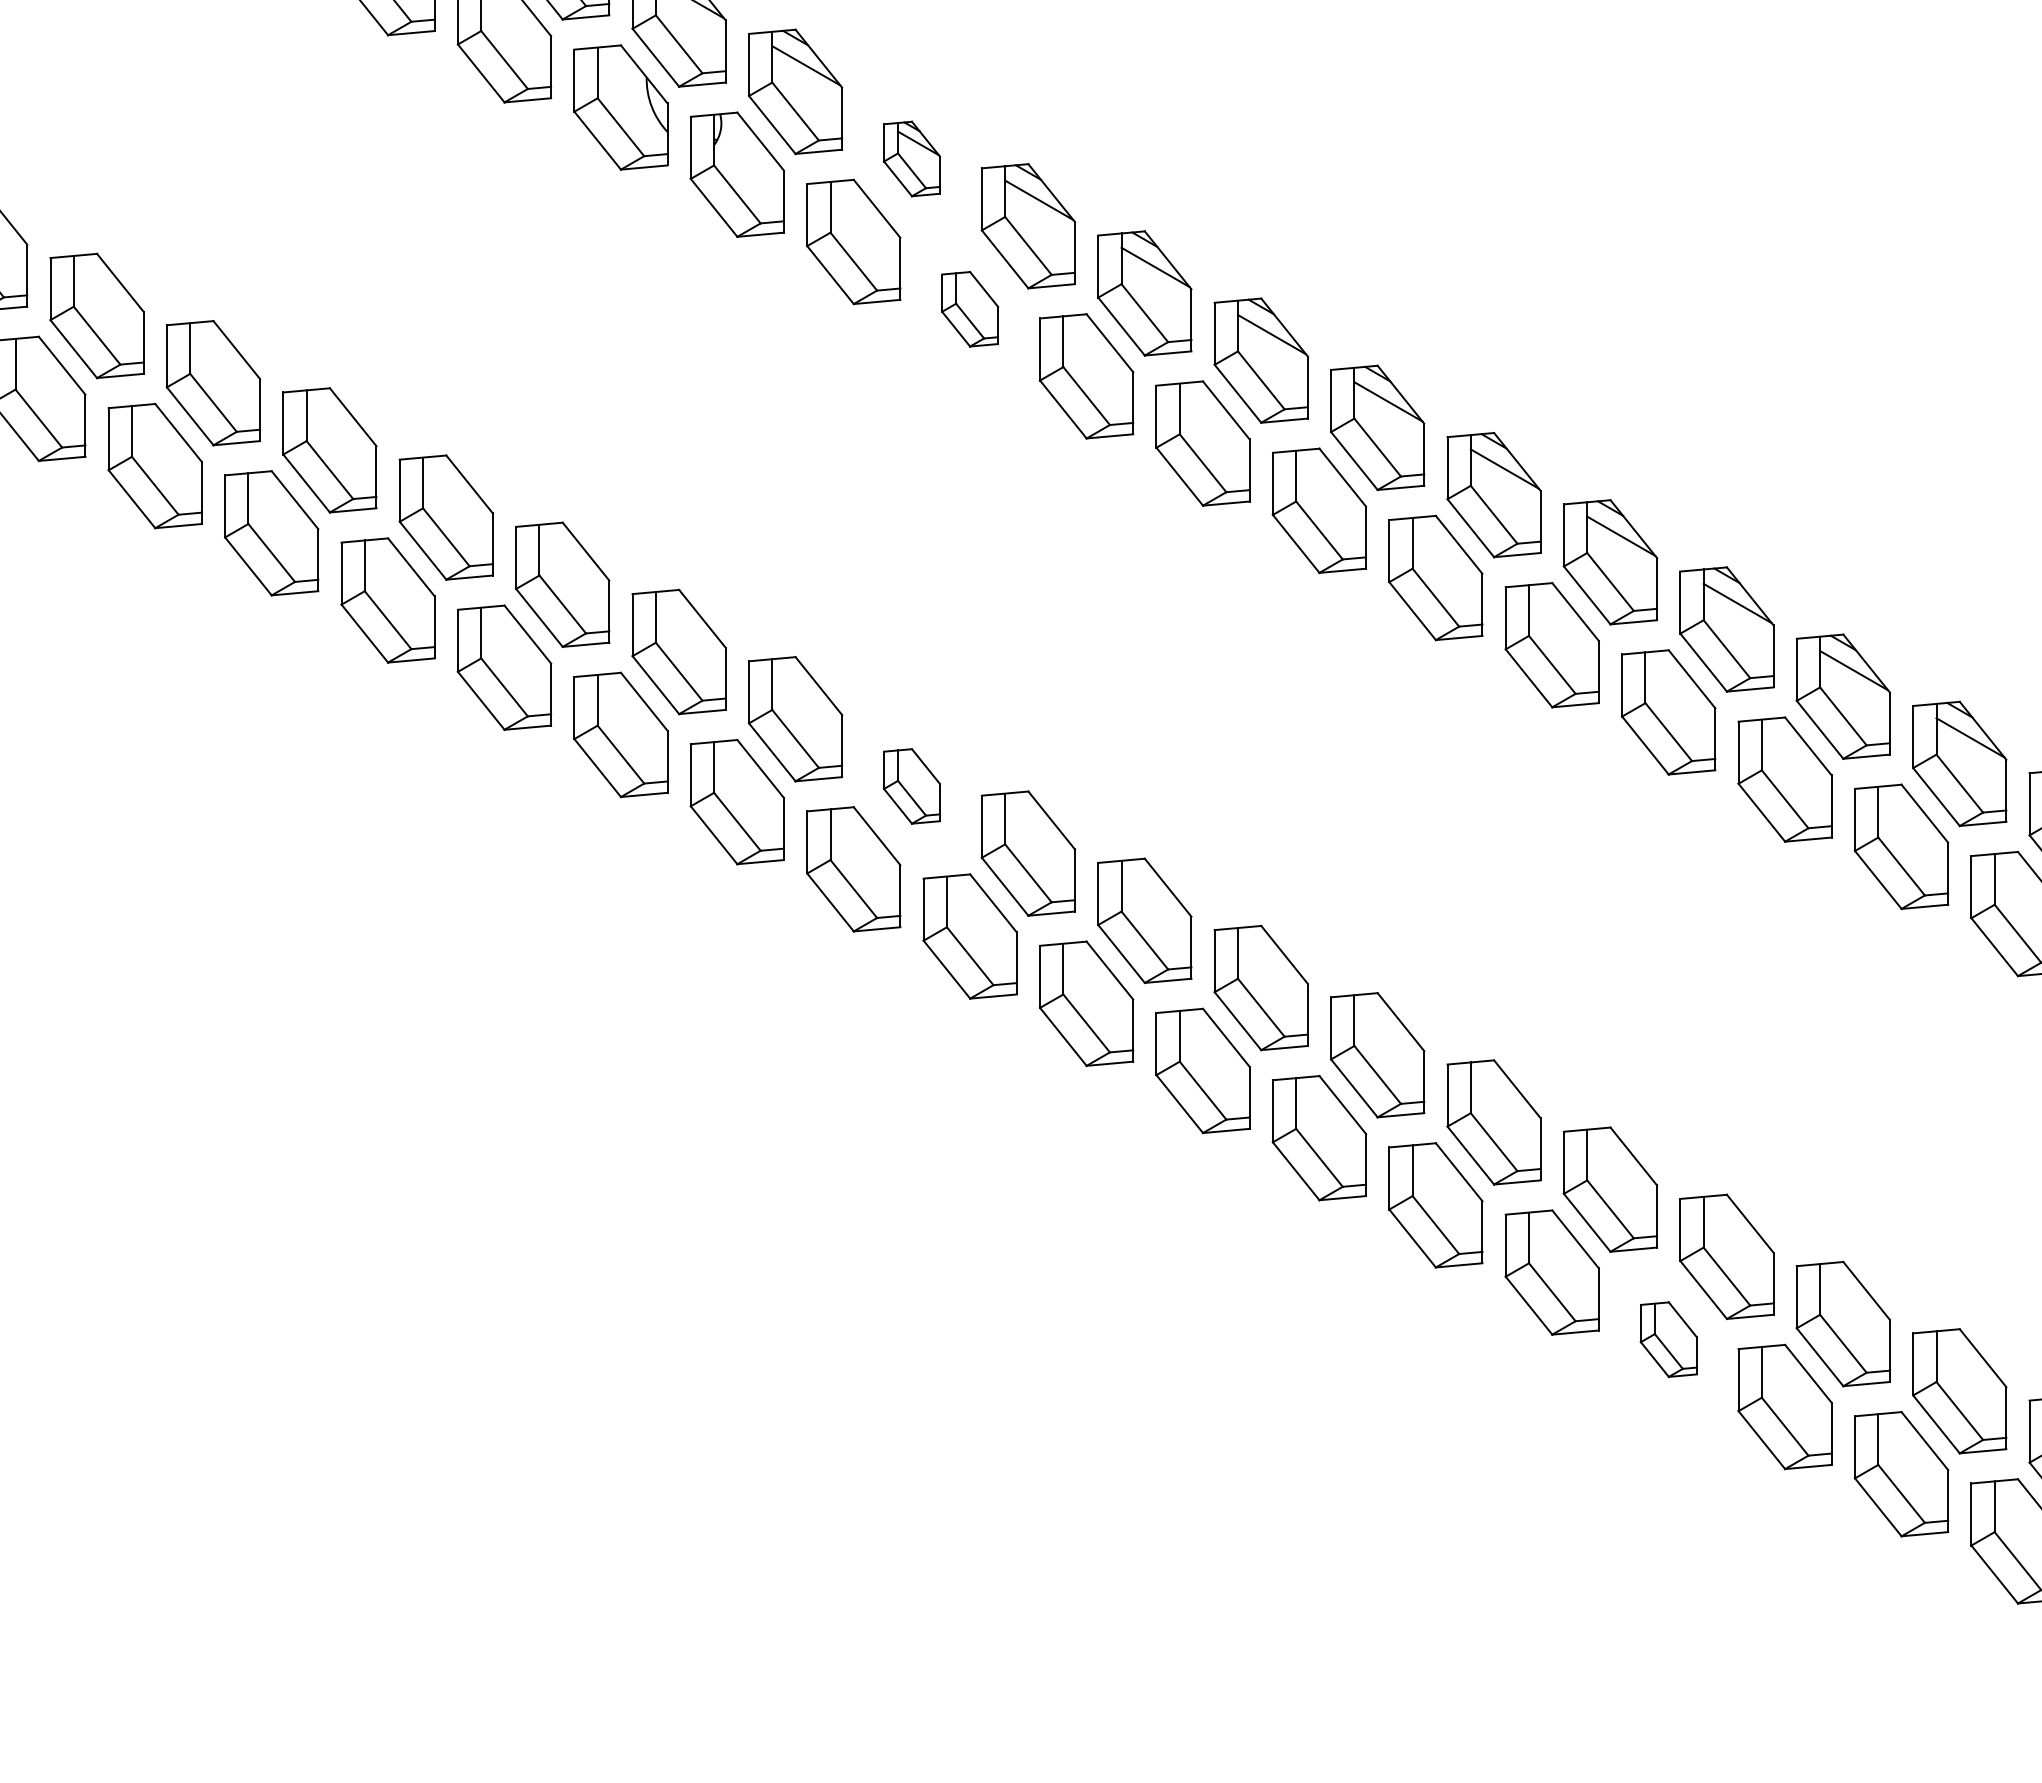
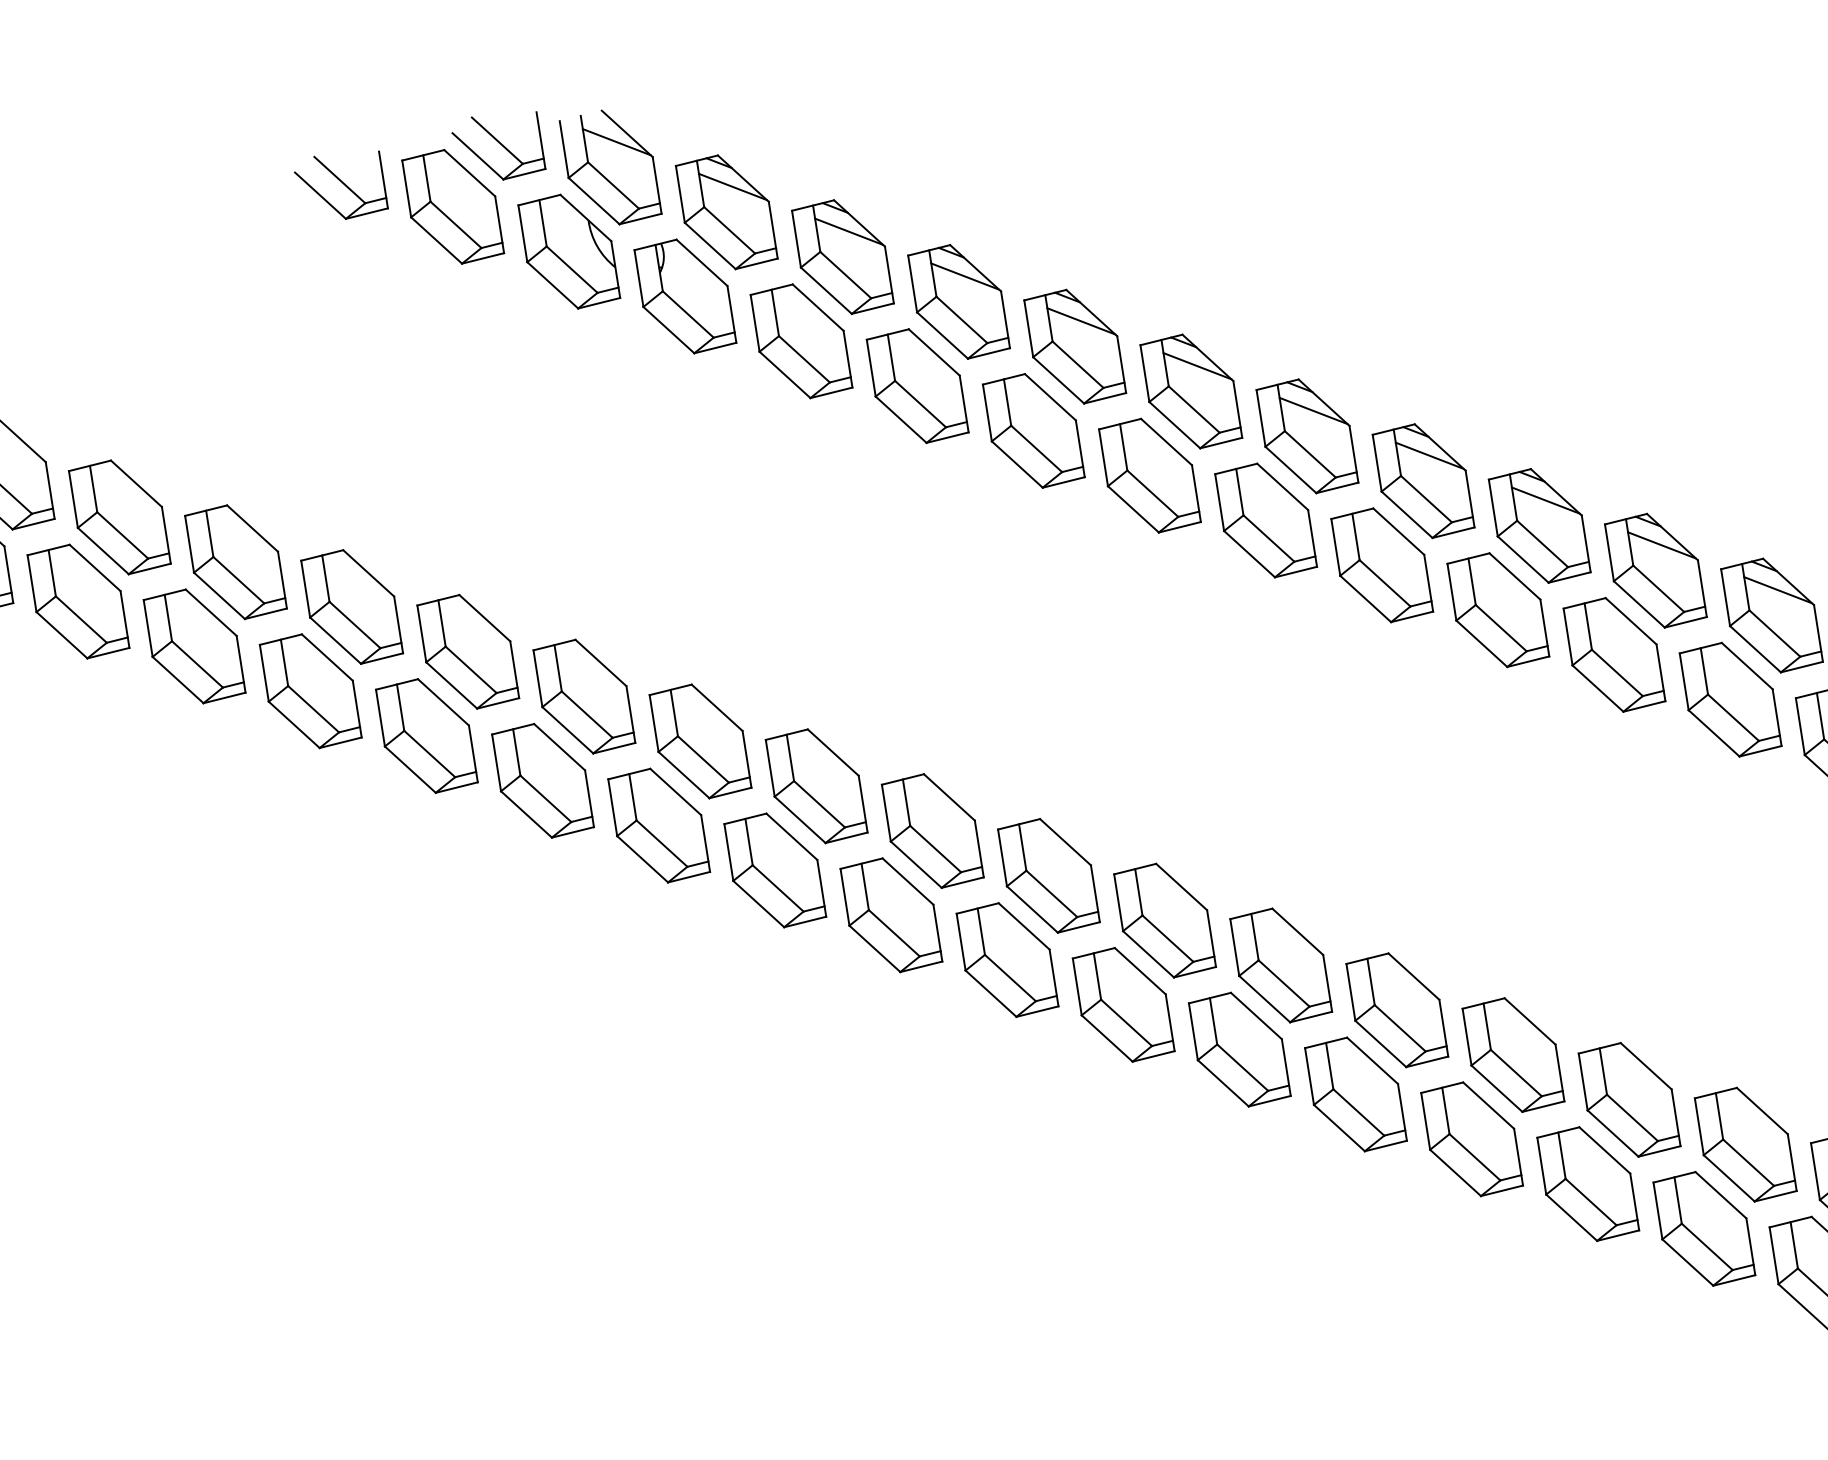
part: (911, 158) -> (842, 256), size x1.67
part: (969, 309) -> (917, 386), size x1.67
part: (911, 786) -> (932, 831), size x1.67
part: (1668, 1339) -> (1704, 1228), size x1.67

